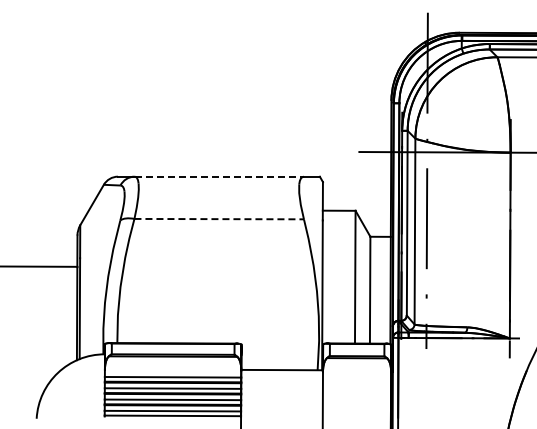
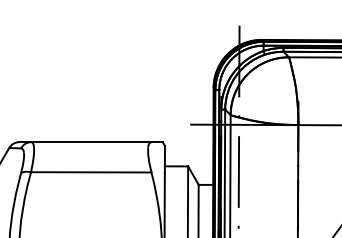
line: (219, 176) -> (91, 142), dashed -> solid
line: (219, 219) -> (91, 172), dashed -> solid

